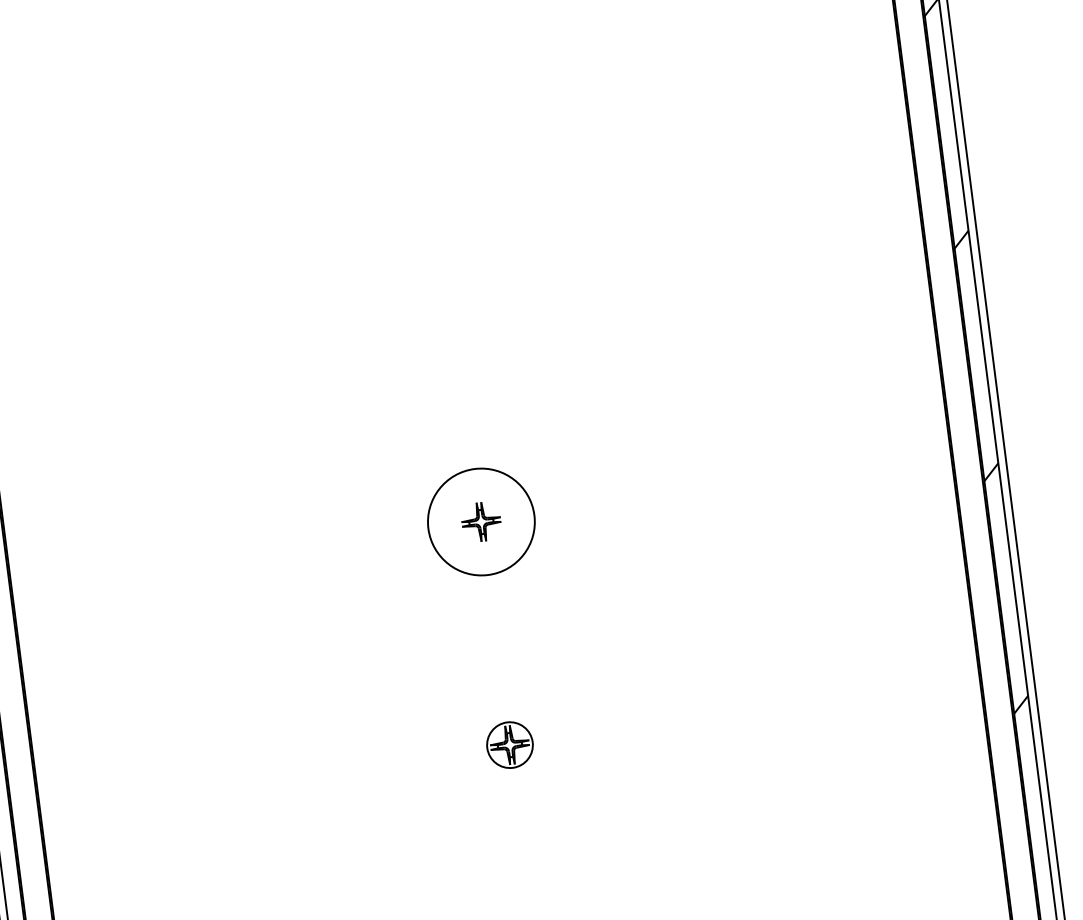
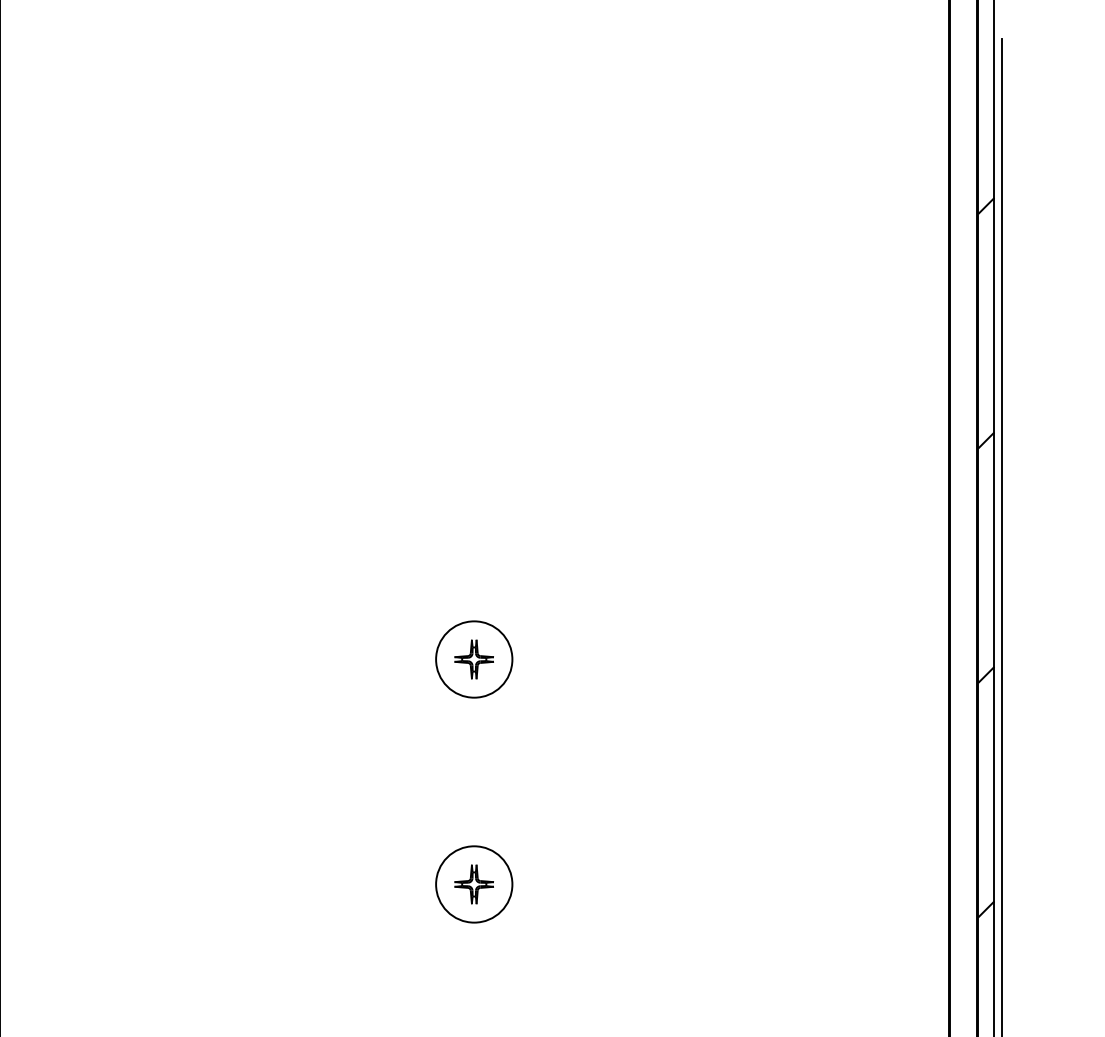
circle: (481, 521) -> (474, 659), size x0.71
circle: (510, 745) -> (474, 884), size x1.67

